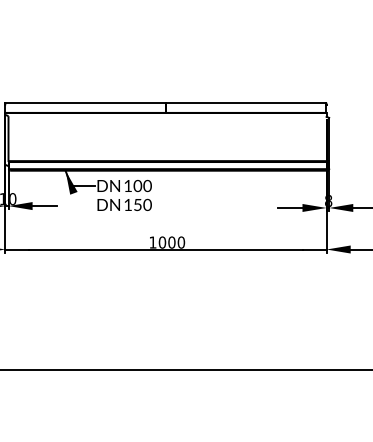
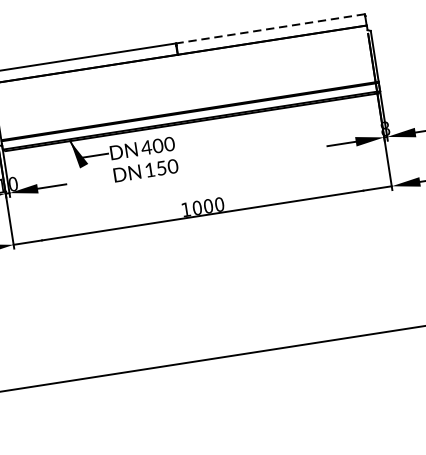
line: (245, 103) -> (269, 29), solid -> dashed
text: (127, 185) -> (145, 147), 100 -> 400

